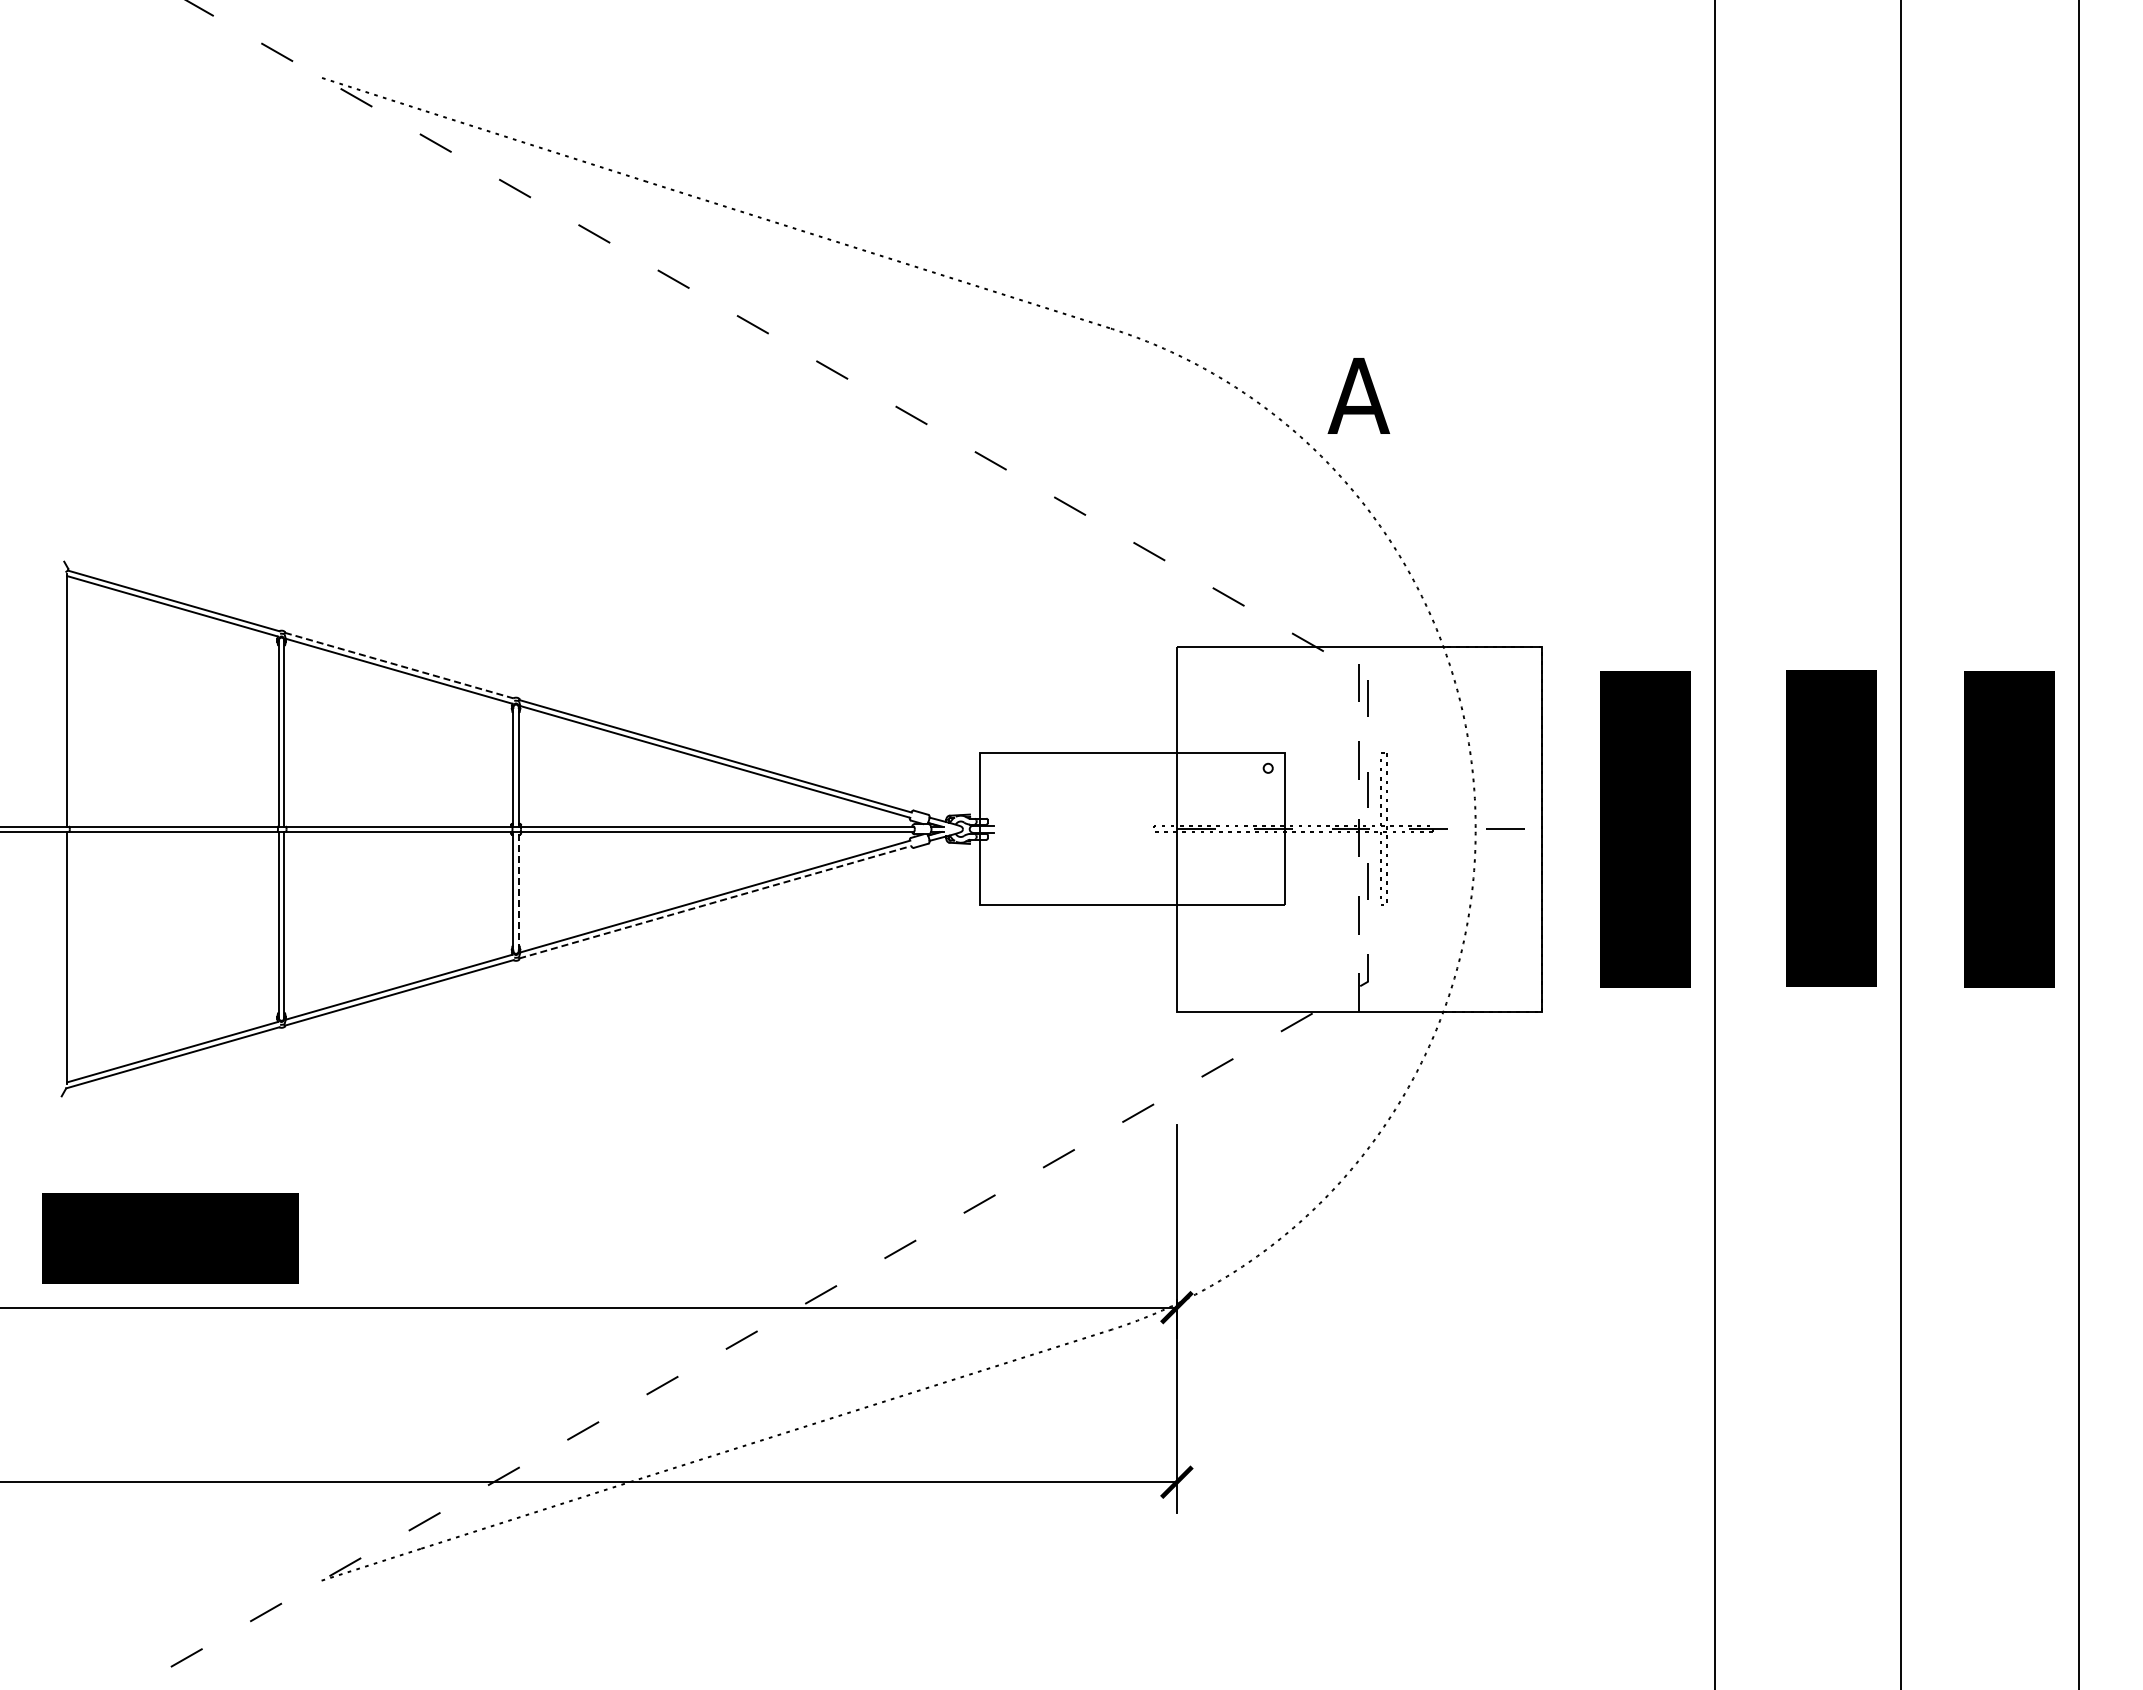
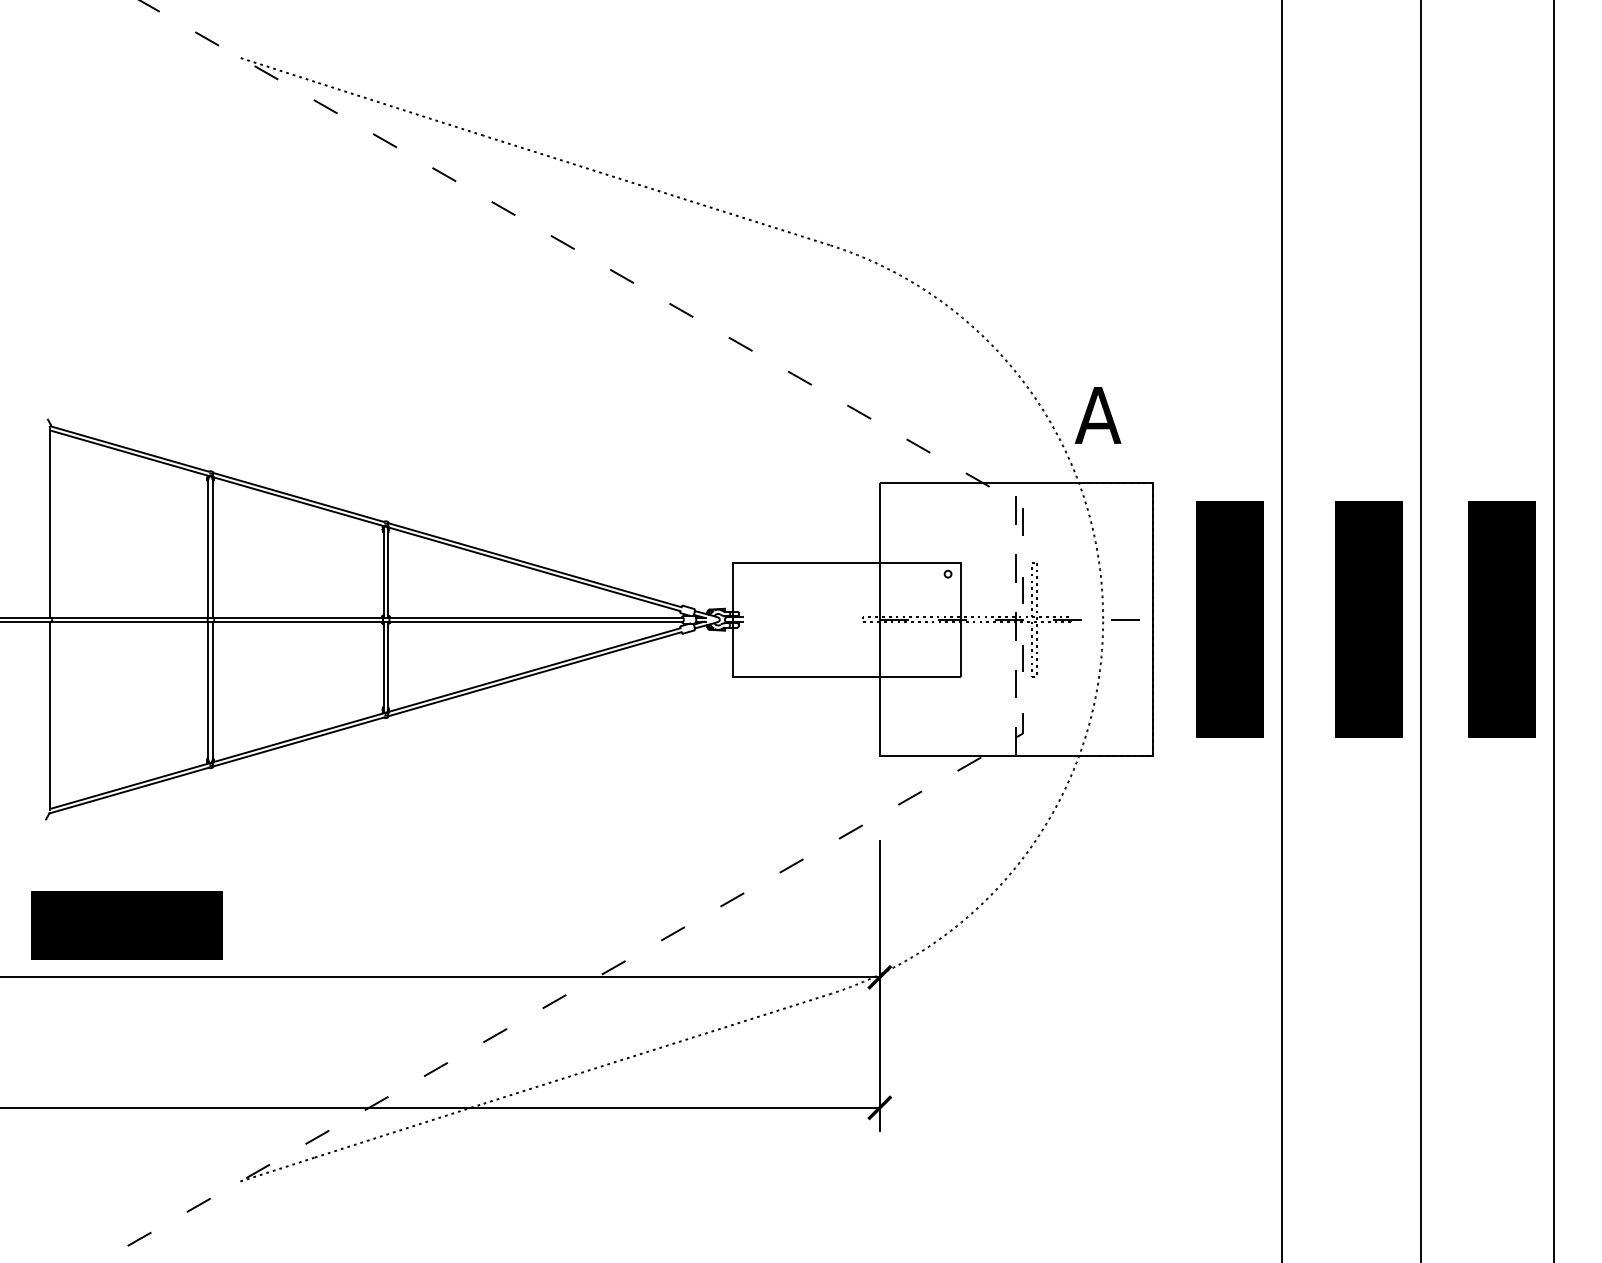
text: (1358, 395) -> (1097, 415), moved
line: (398, 665) -> (297, 497), dashed -> solid
line: (518, 891) -> (387, 666), dashed -> solid
line: (716, 902) -> (535, 674), dashed -> solid

